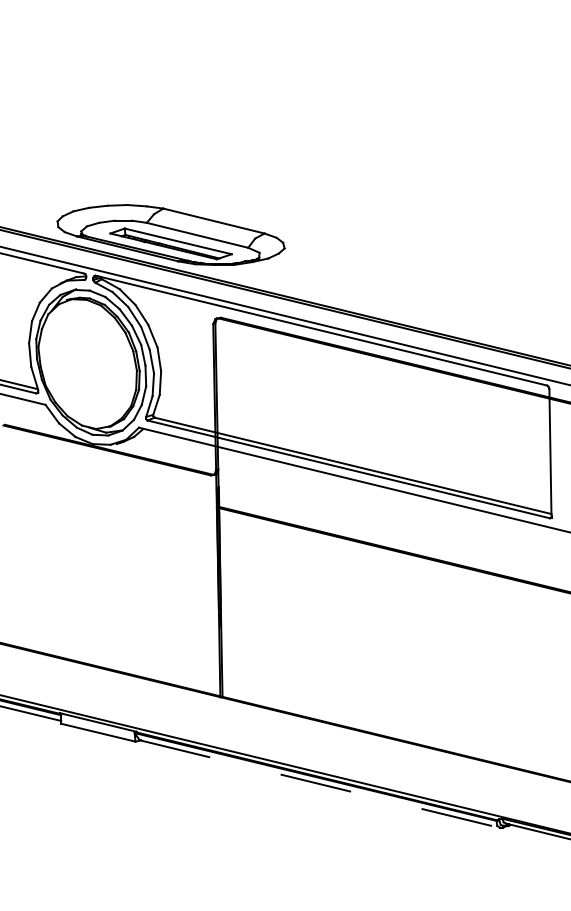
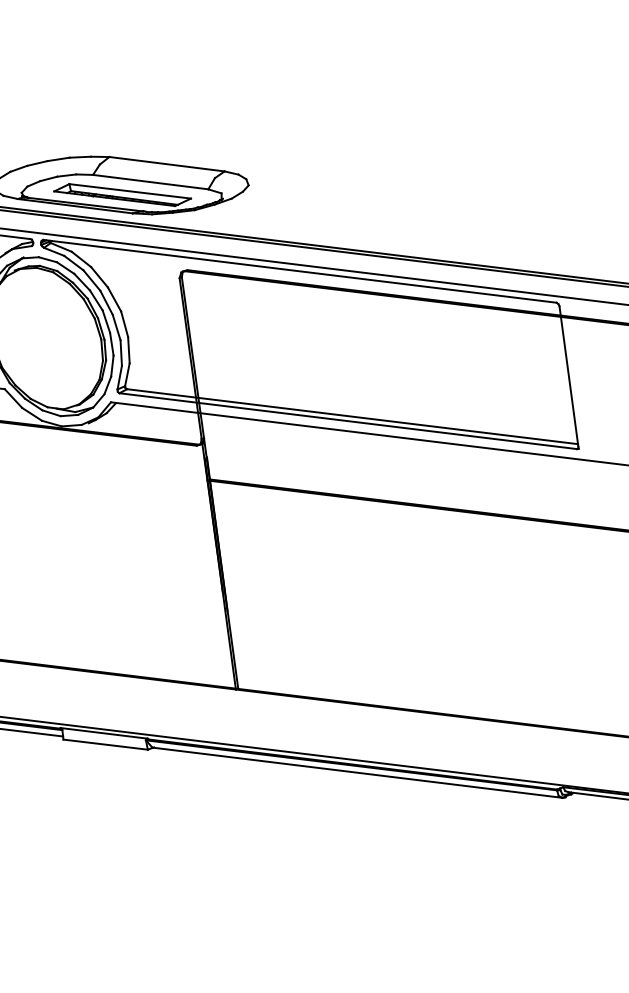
line: (320, 784) -> (357, 773), dashed -> solid

